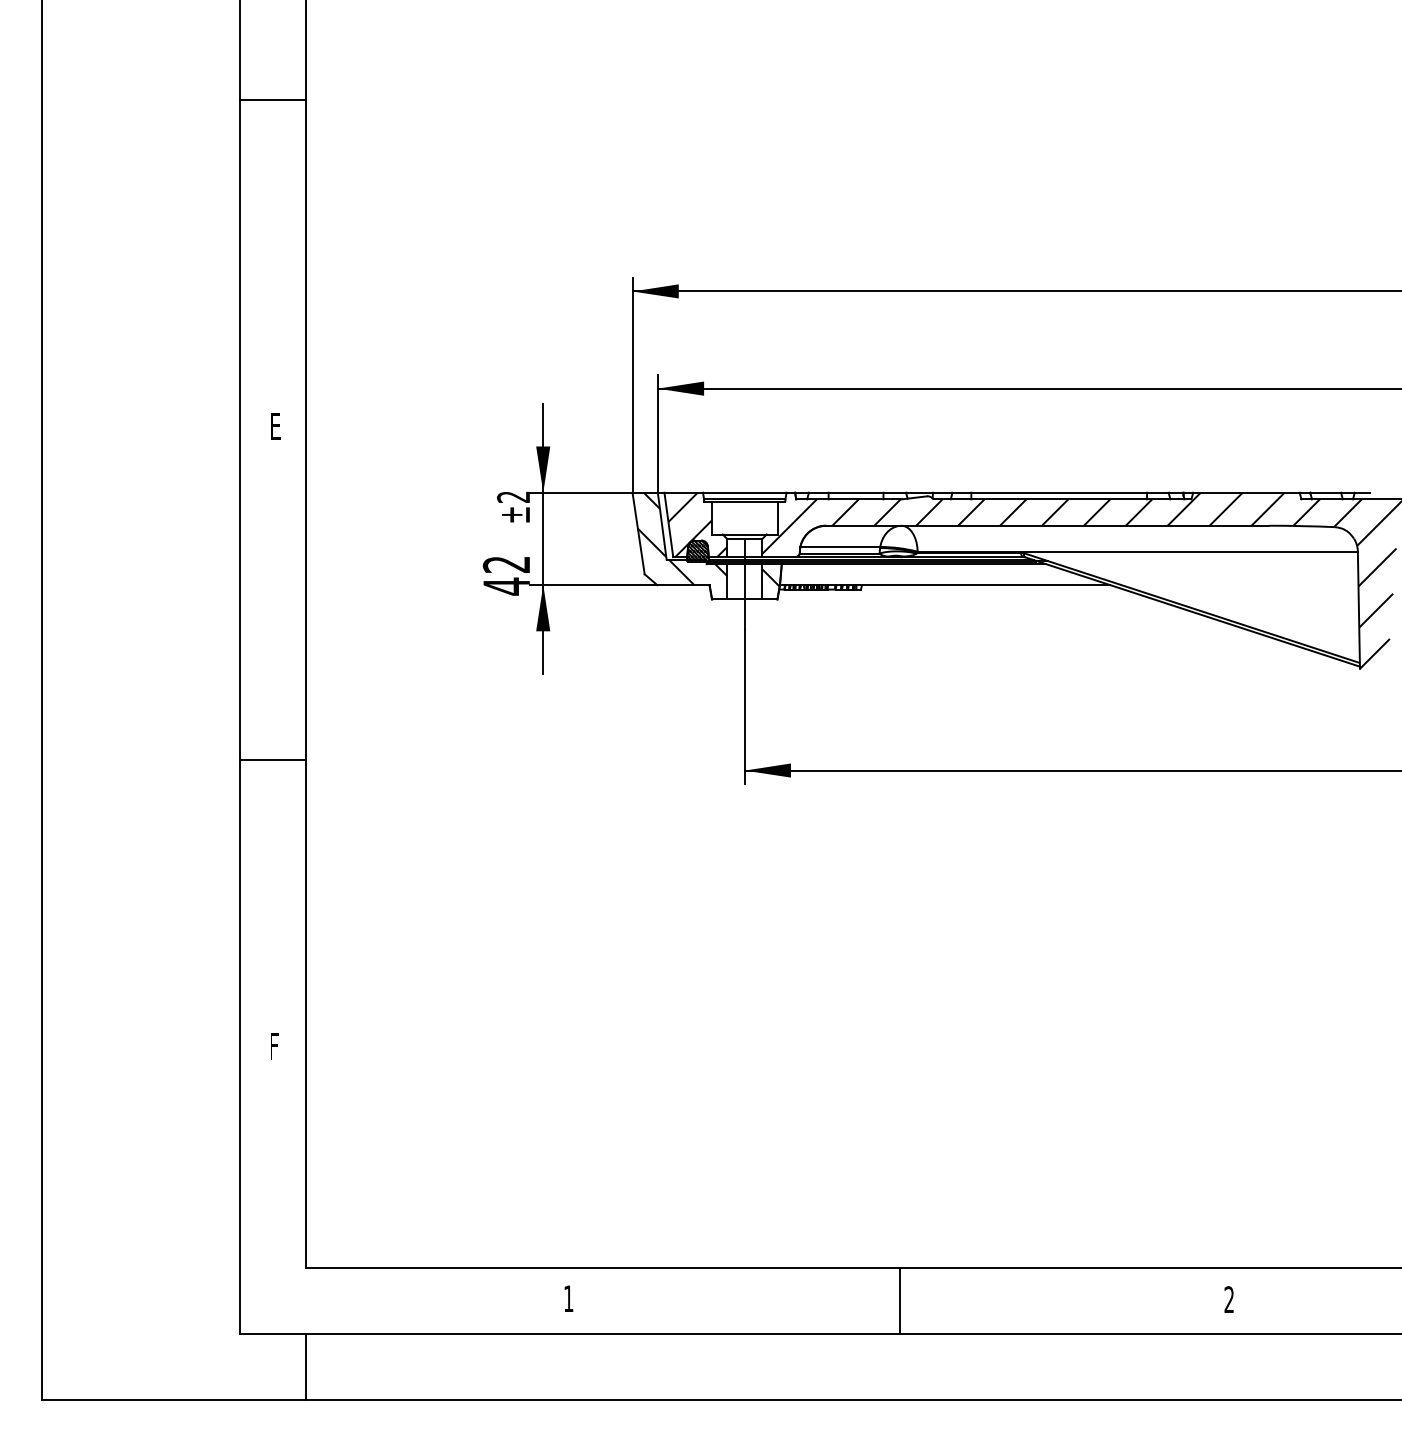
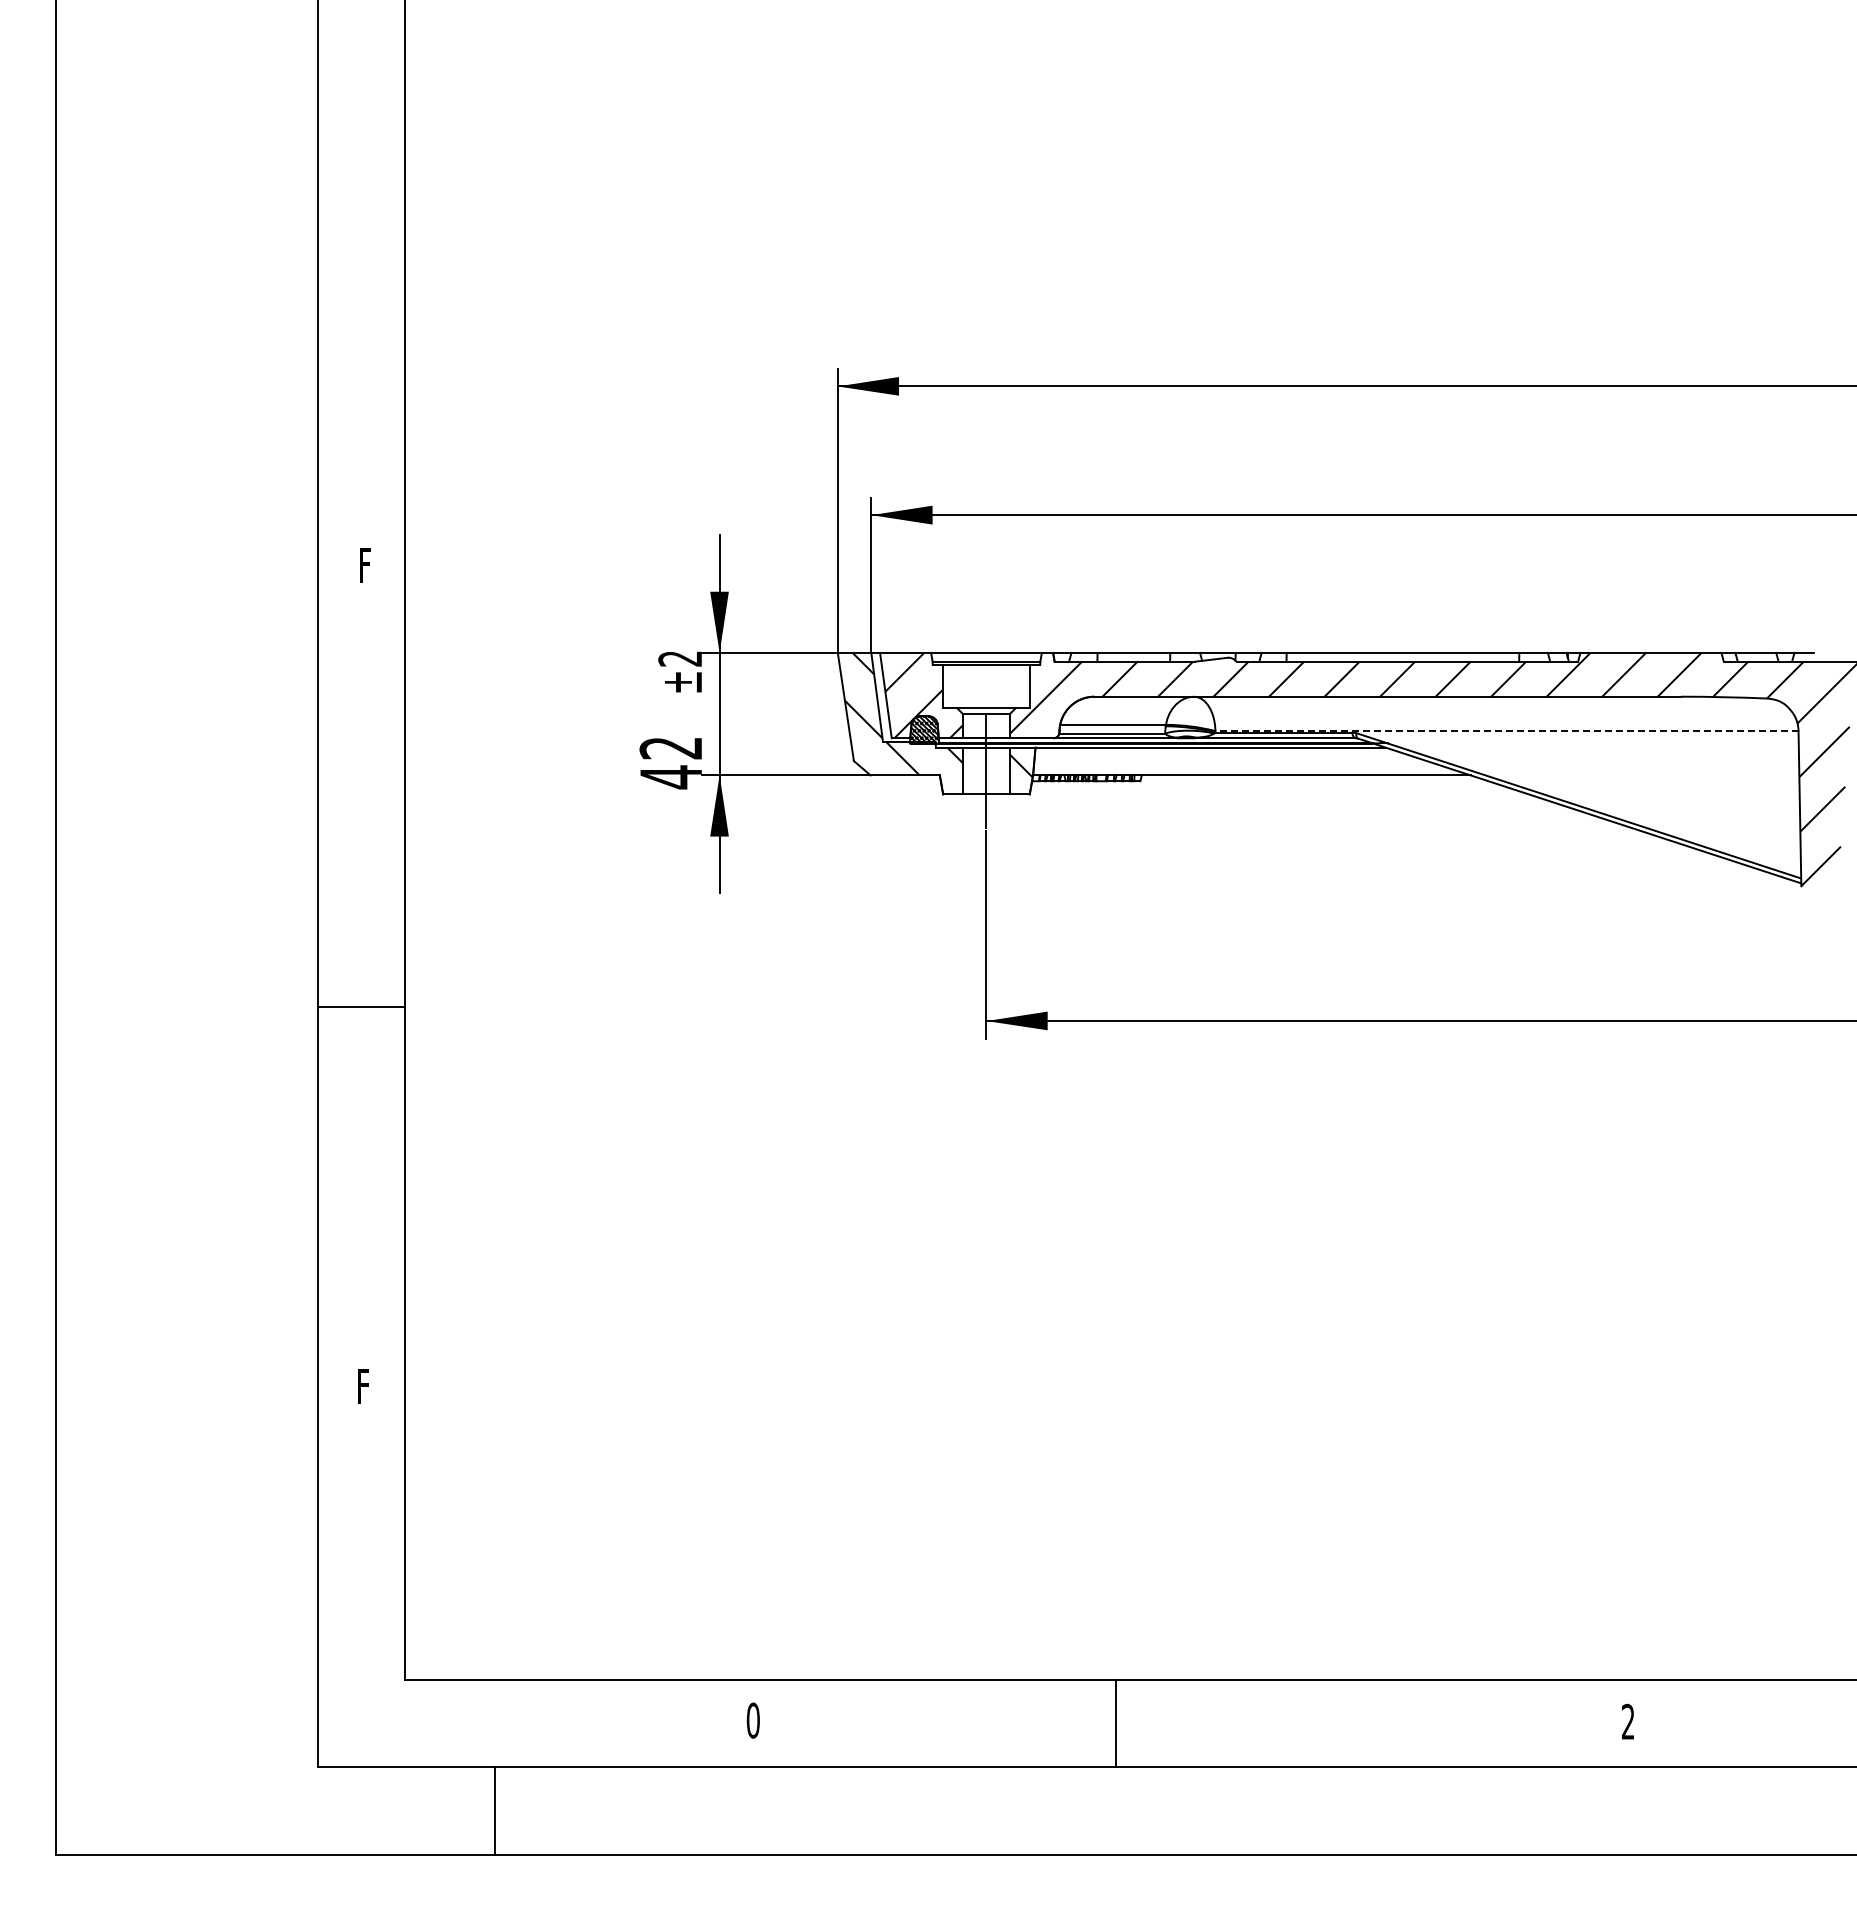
line: (272, 99) -> (361, 132), removed
text: (275, 426) -> (365, 565), E -> F
line: (1137, 552) -> (1506, 731), solid -> dashed
text: (568, 1298) -> (752, 1720), 1 -> 0
line: (900, 1300) -> (1116, 1723), moved
line: (306, 1366) -> (495, 1810), moved

